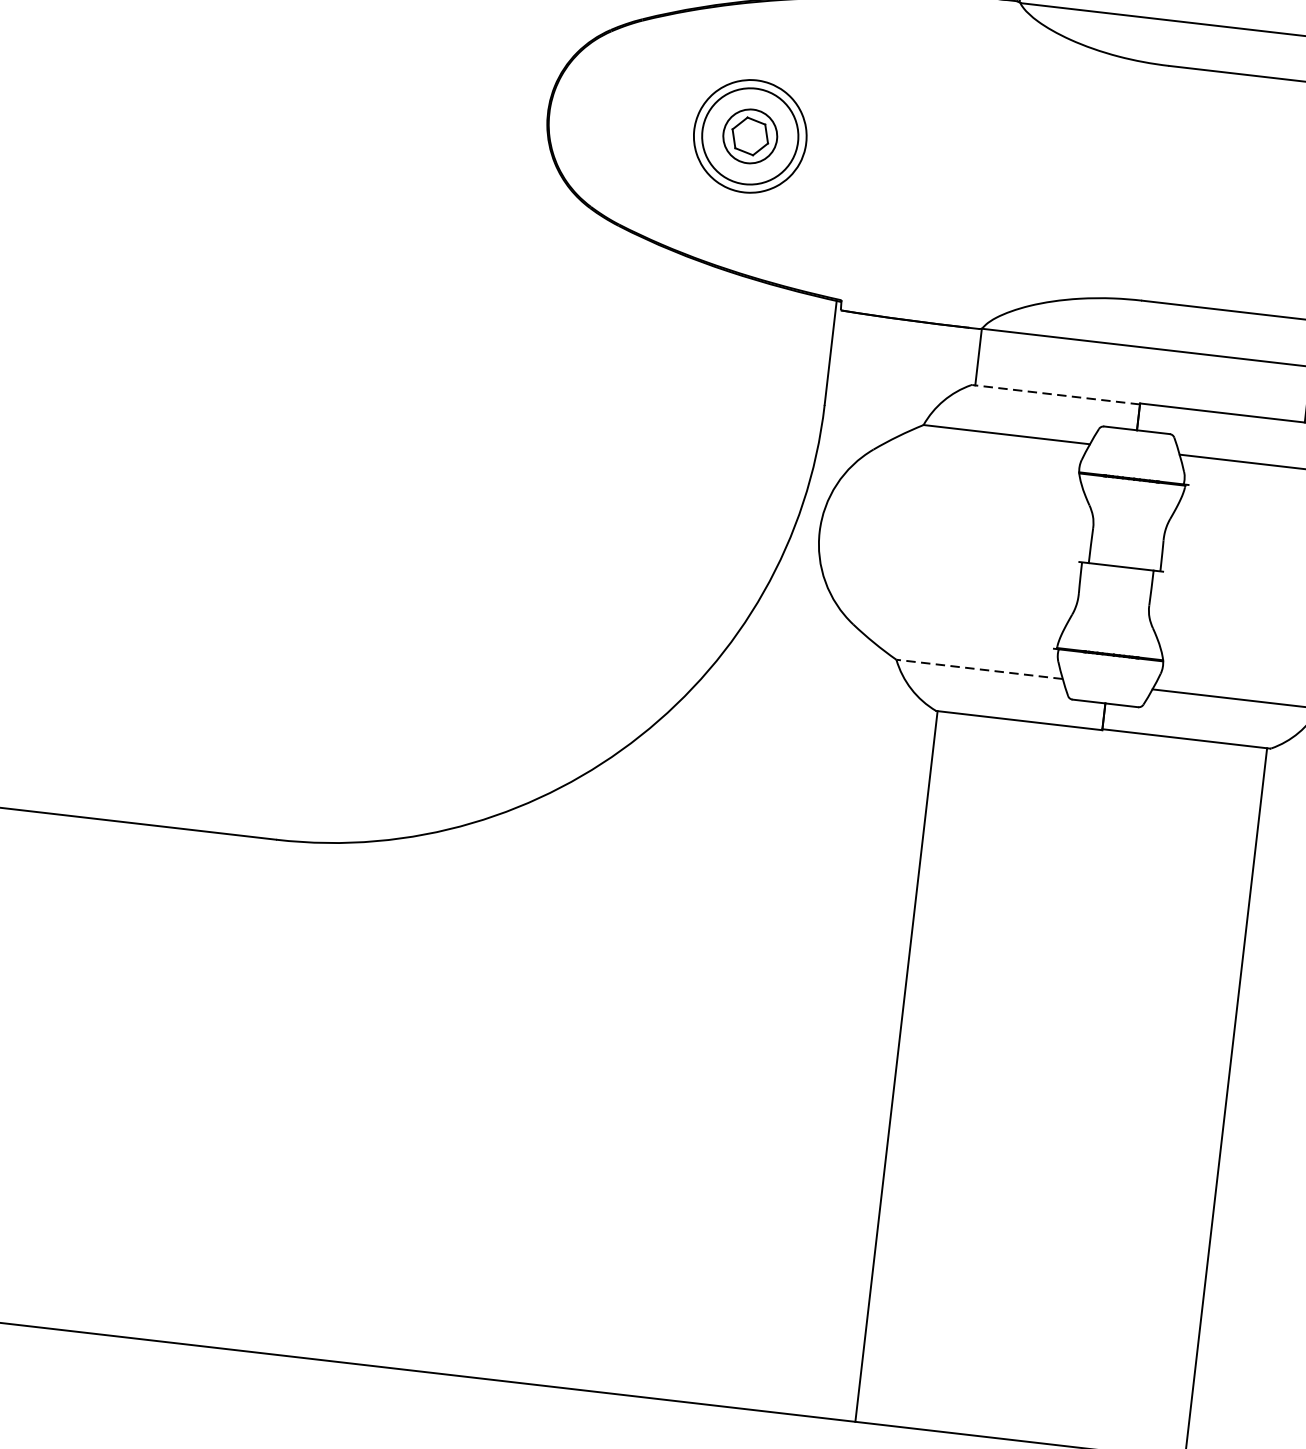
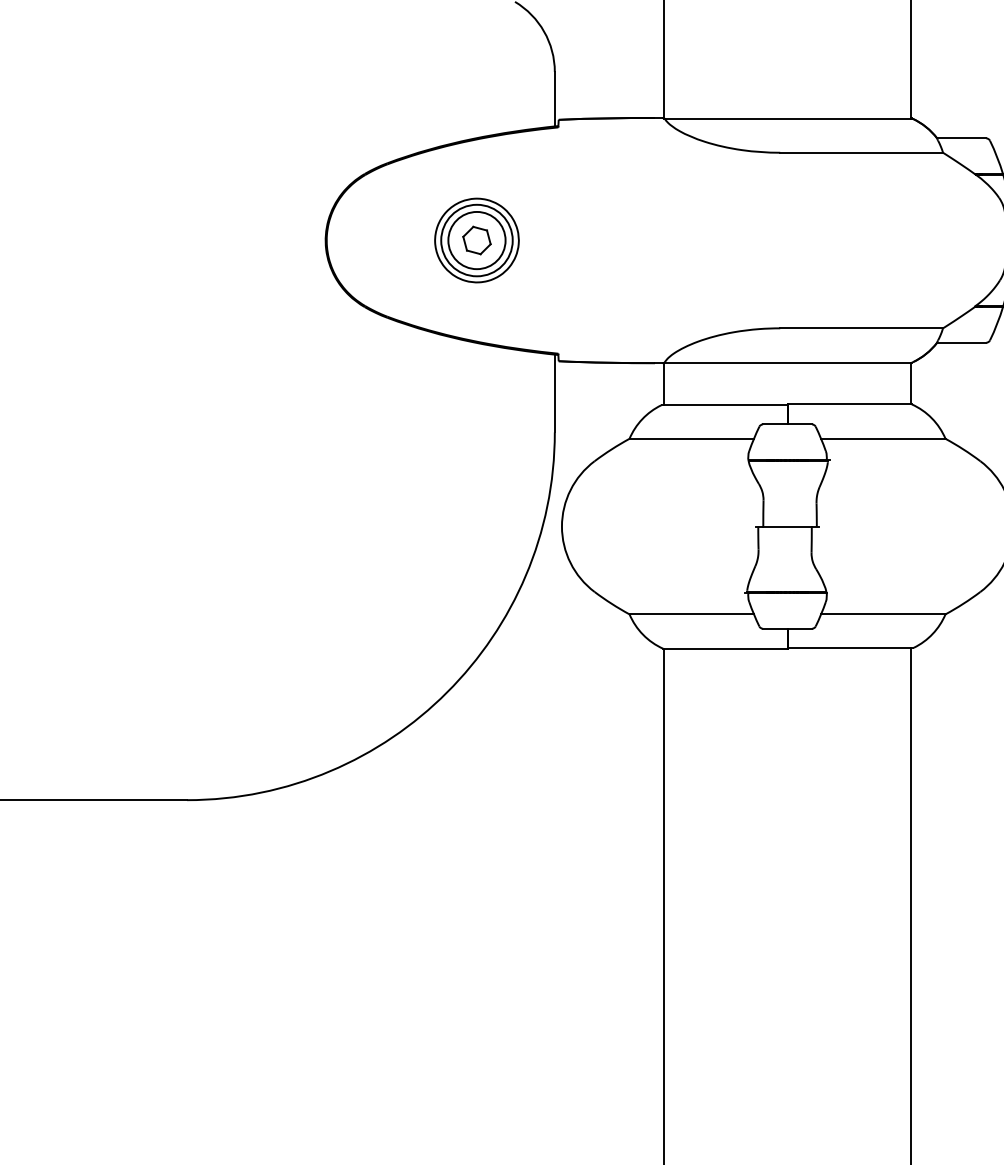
circle: (749, 136) -> (476, 240), size x1.43
line: (1055, 395) -> (724, 405), dashed -> solid
line: (979, 669) -> (691, 614), dashed -> solid

